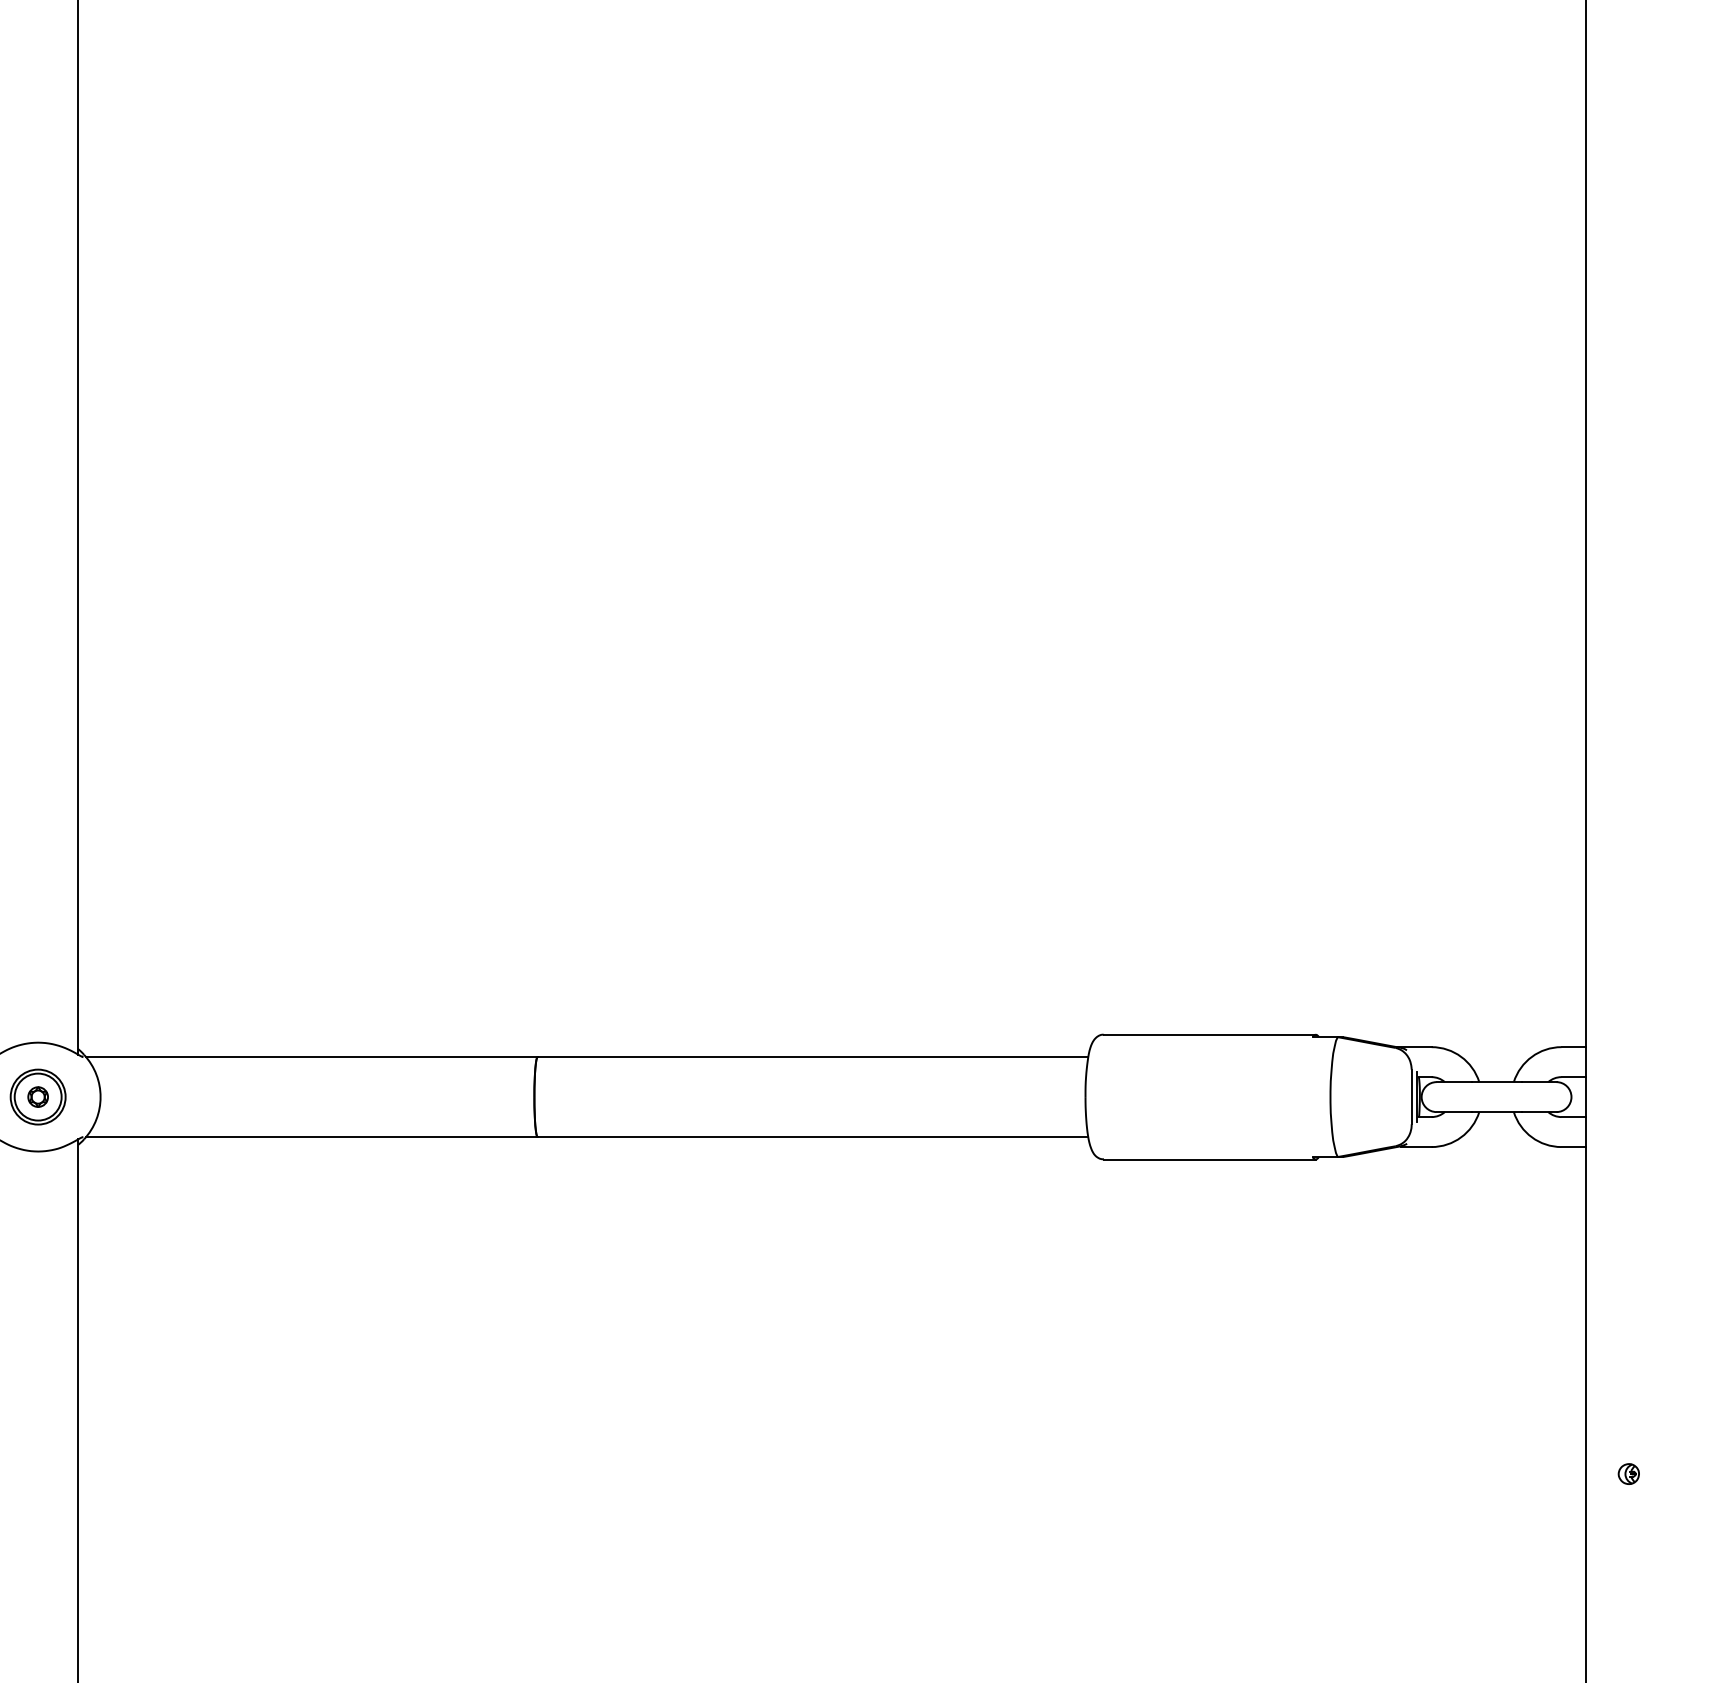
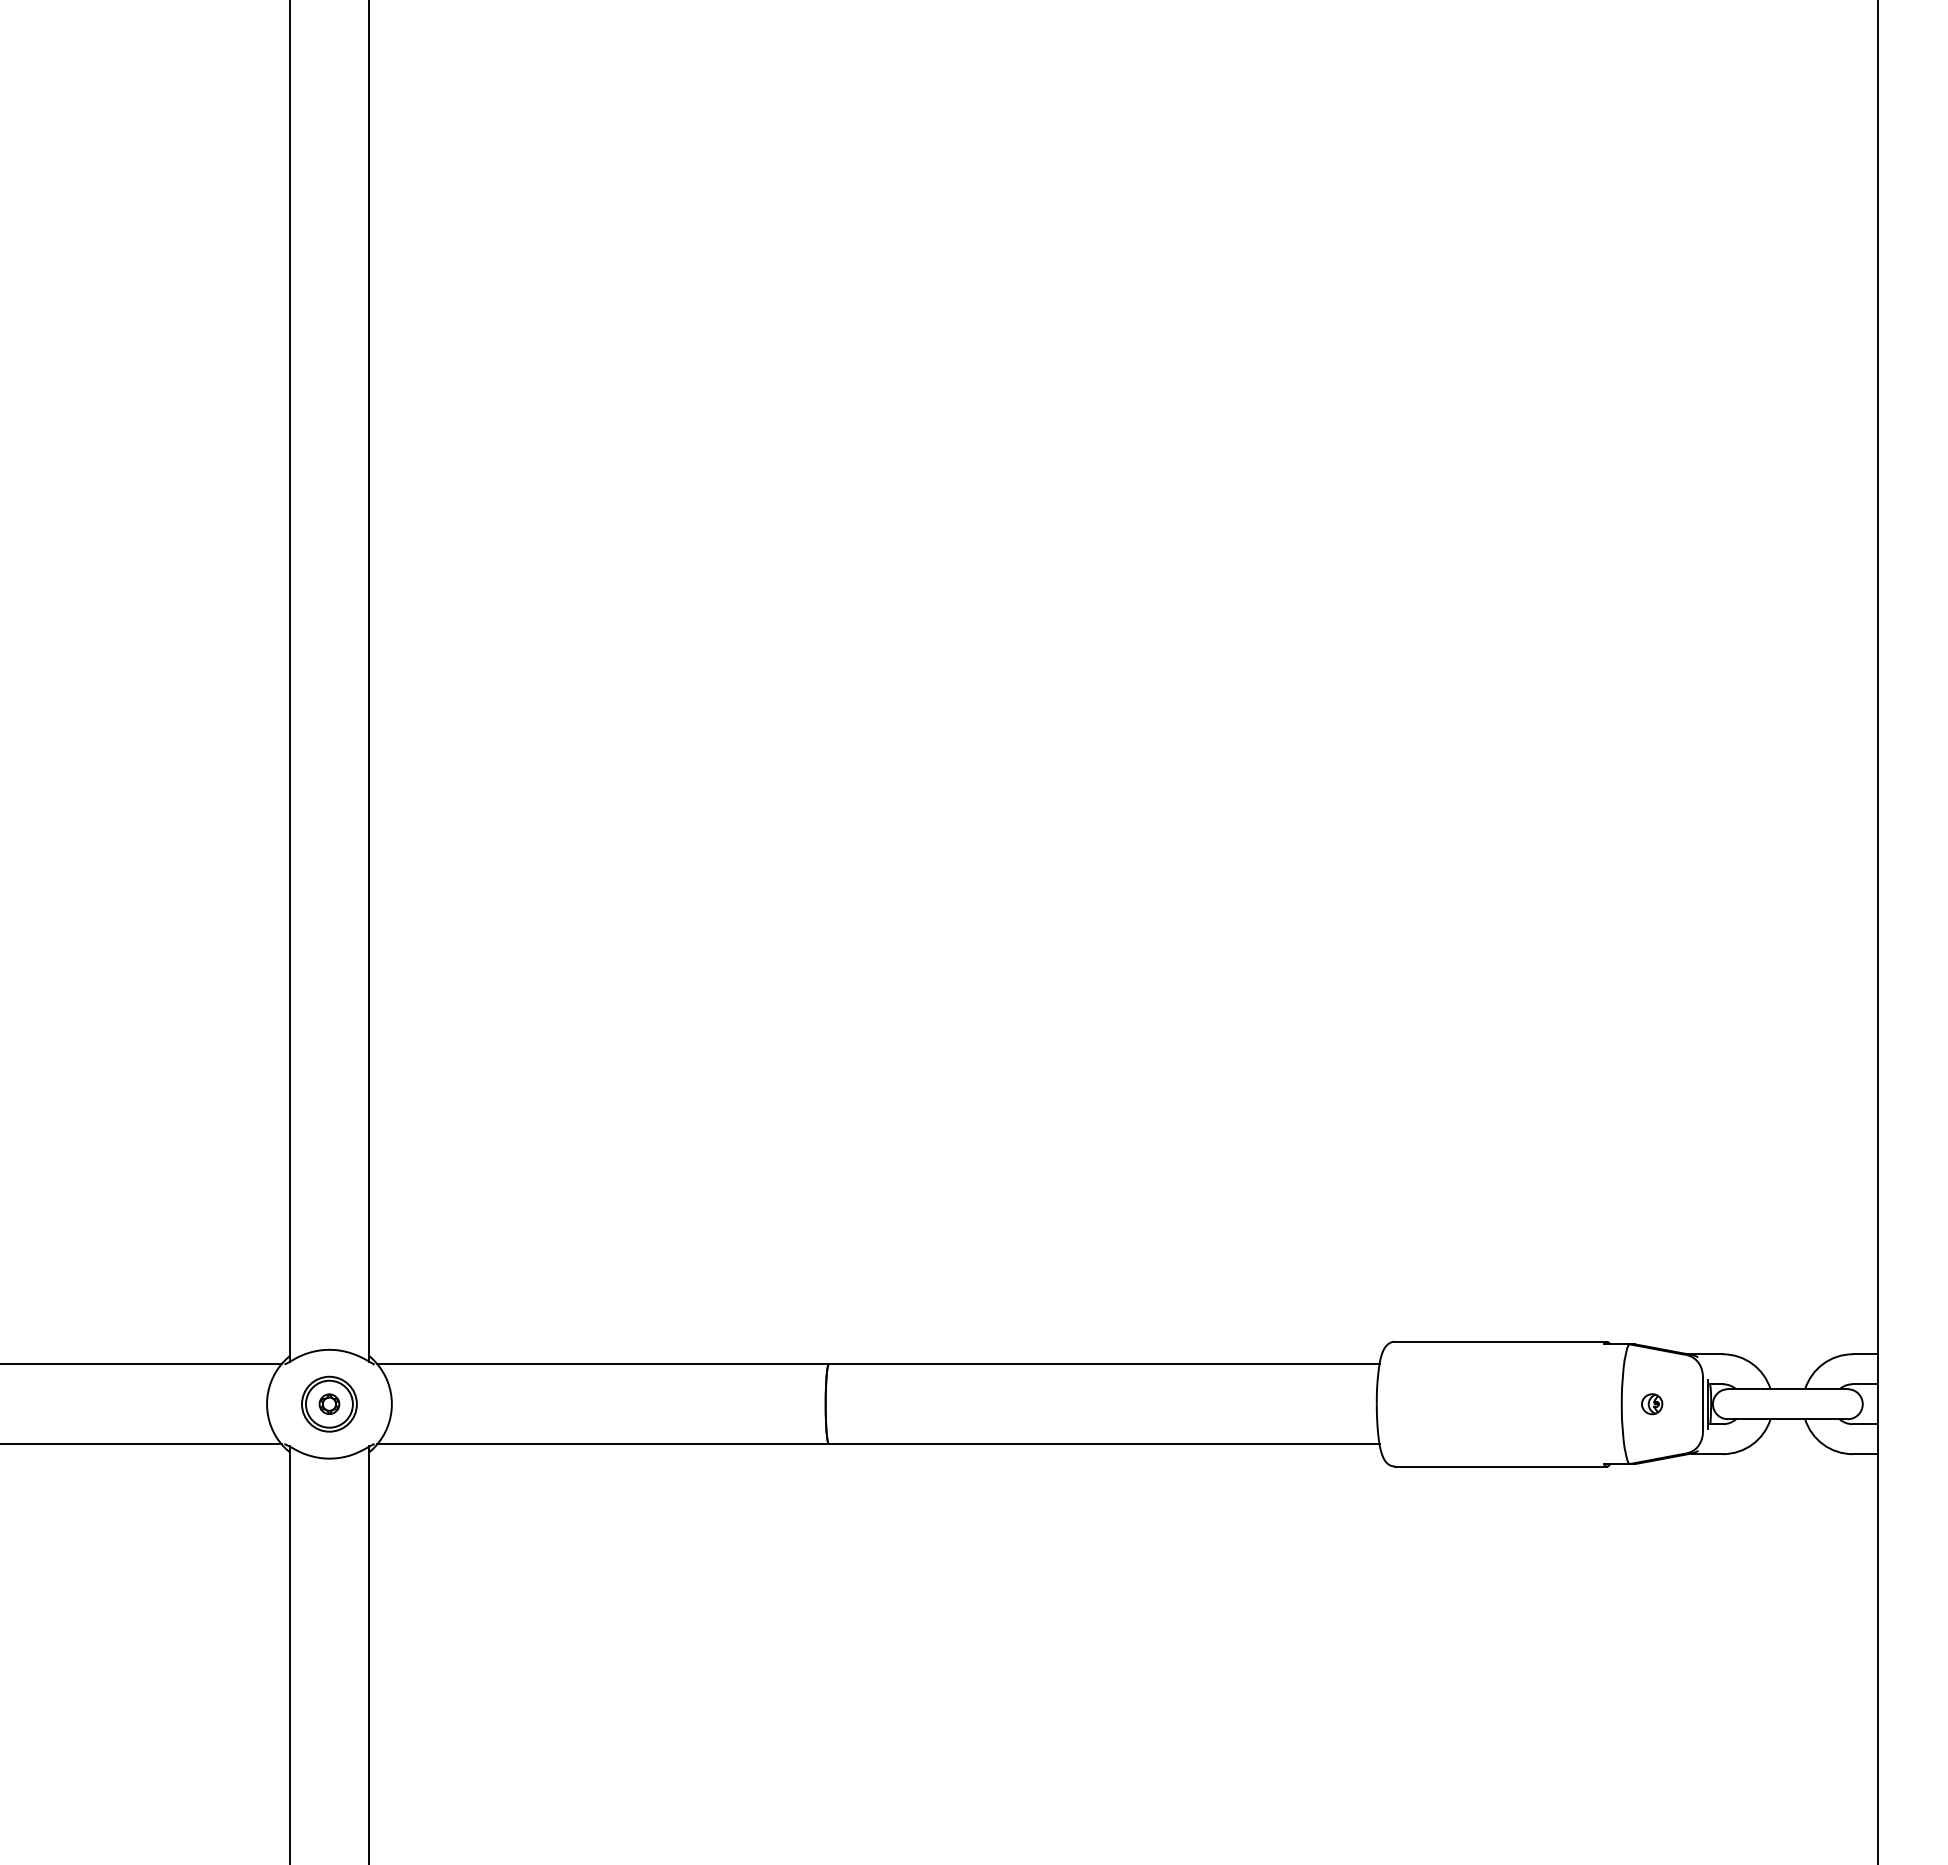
part: (1629, 1474) -> (1652, 1404), moved

